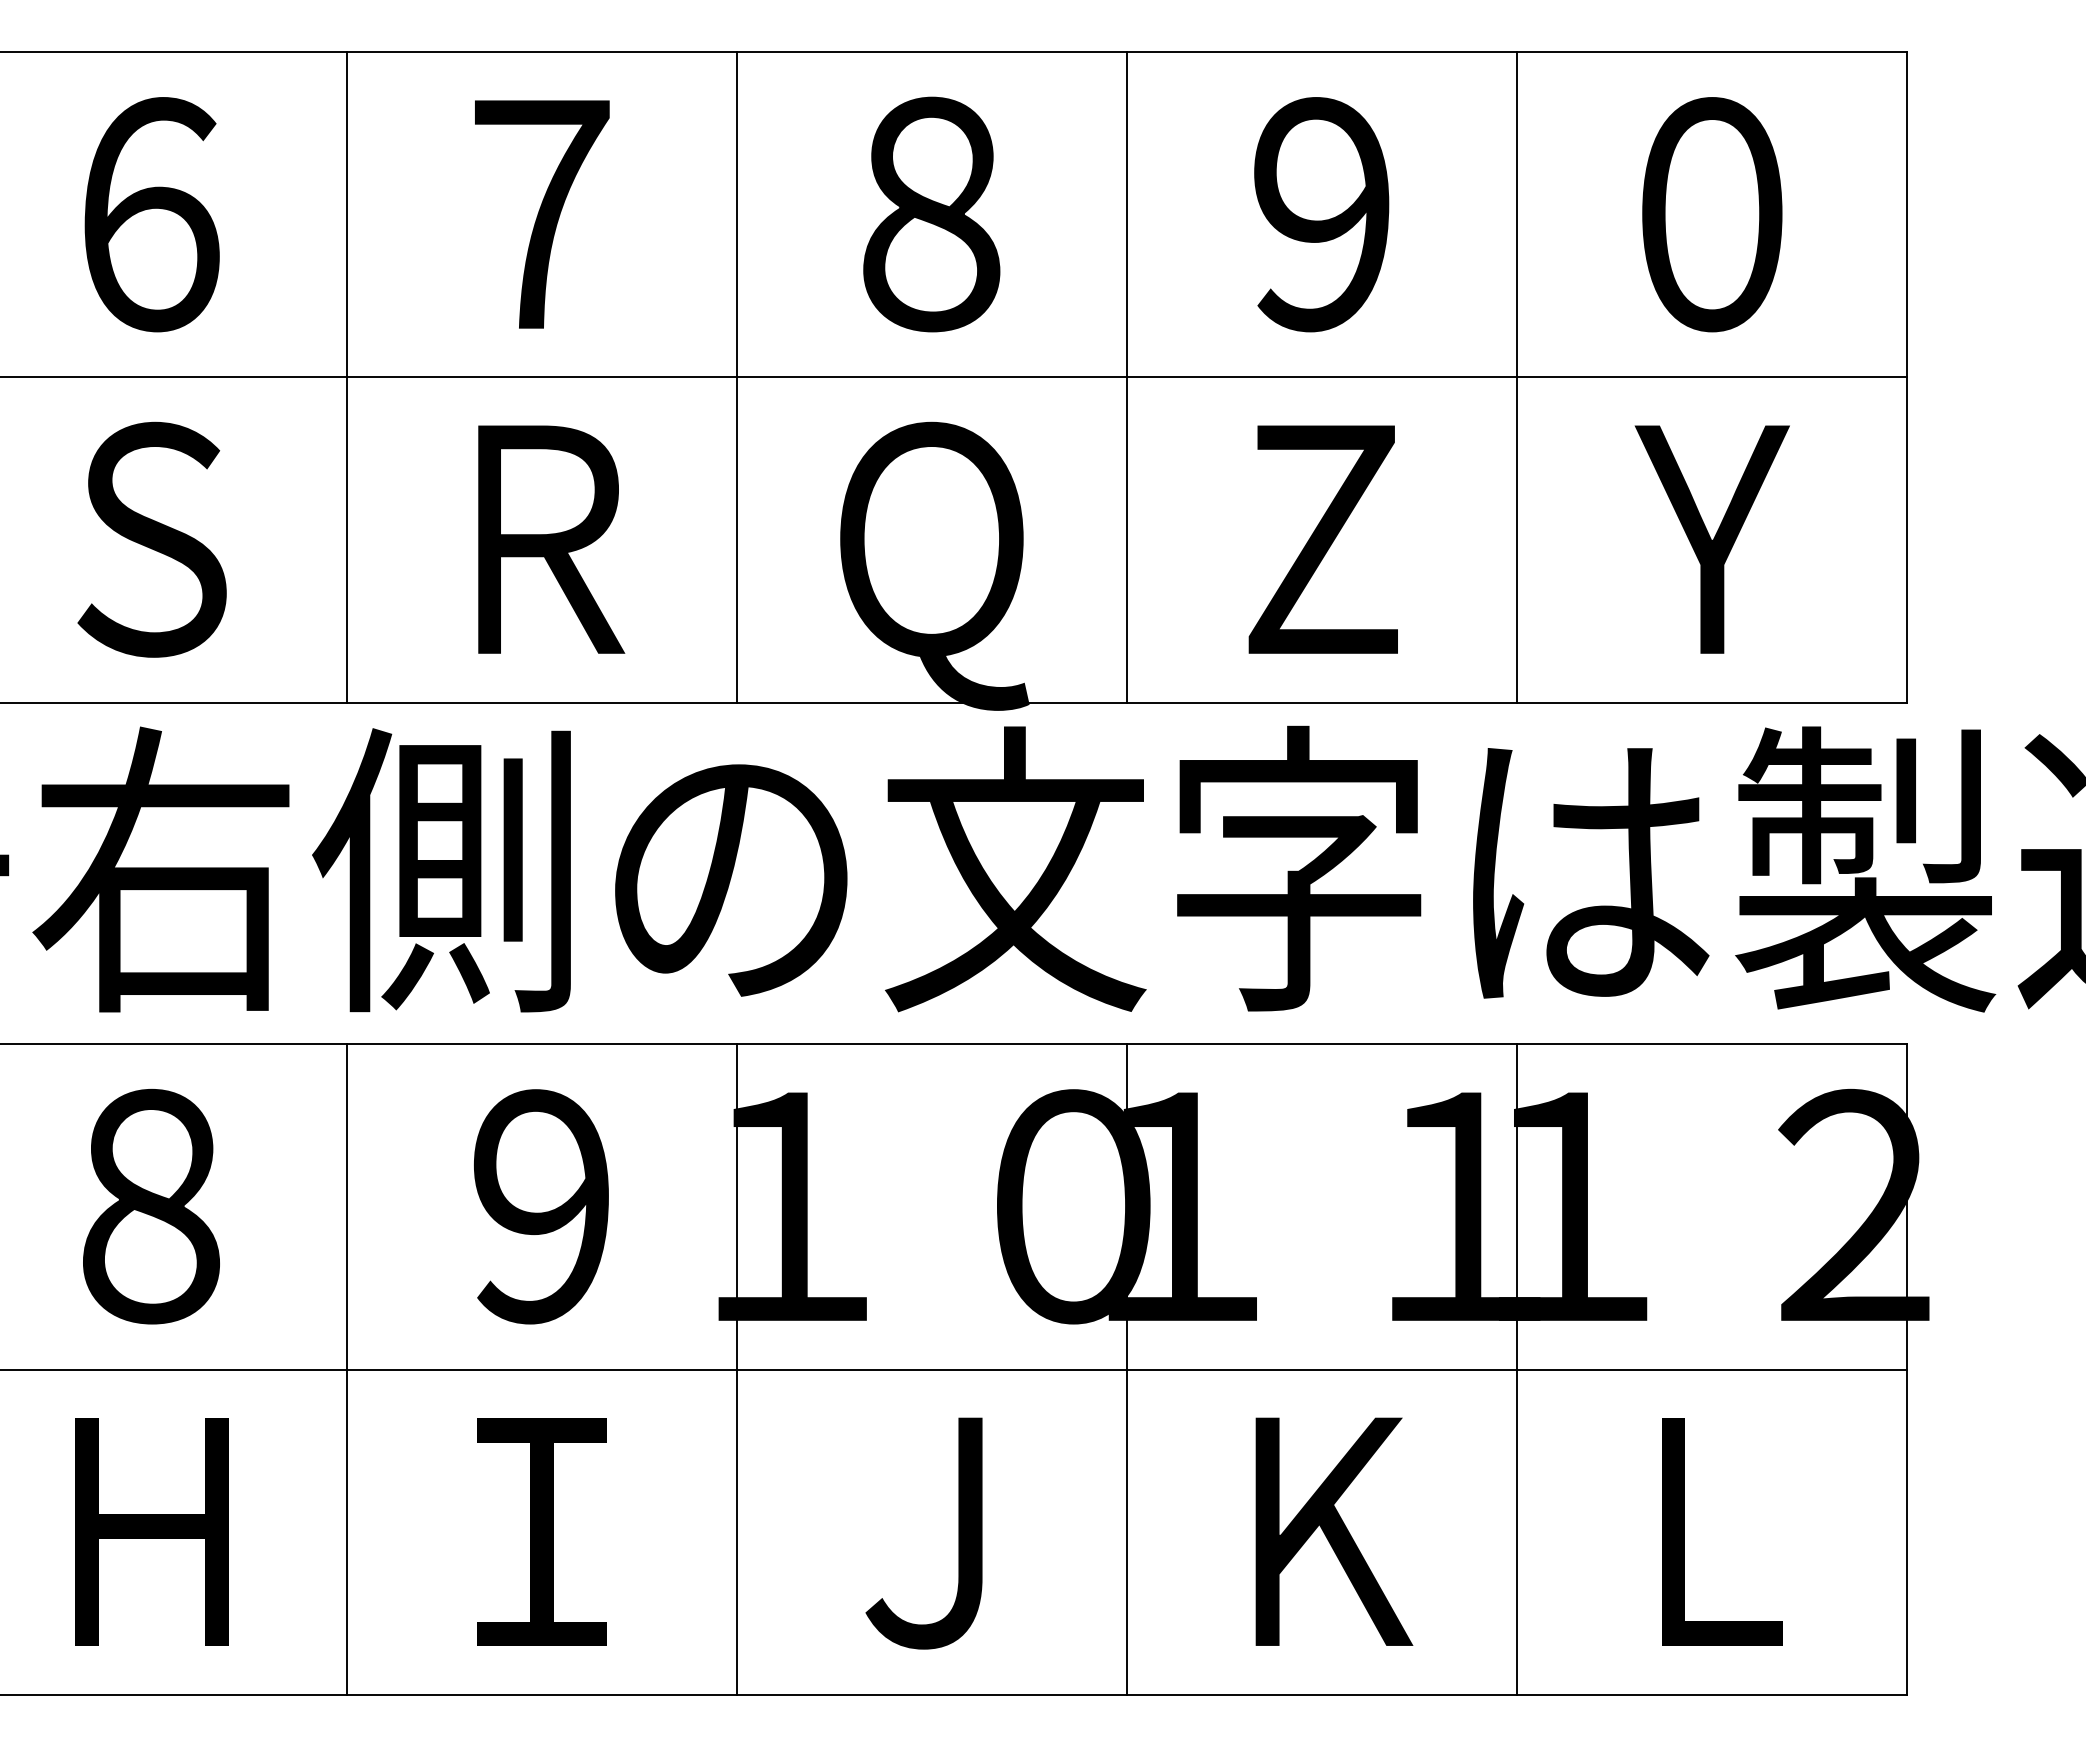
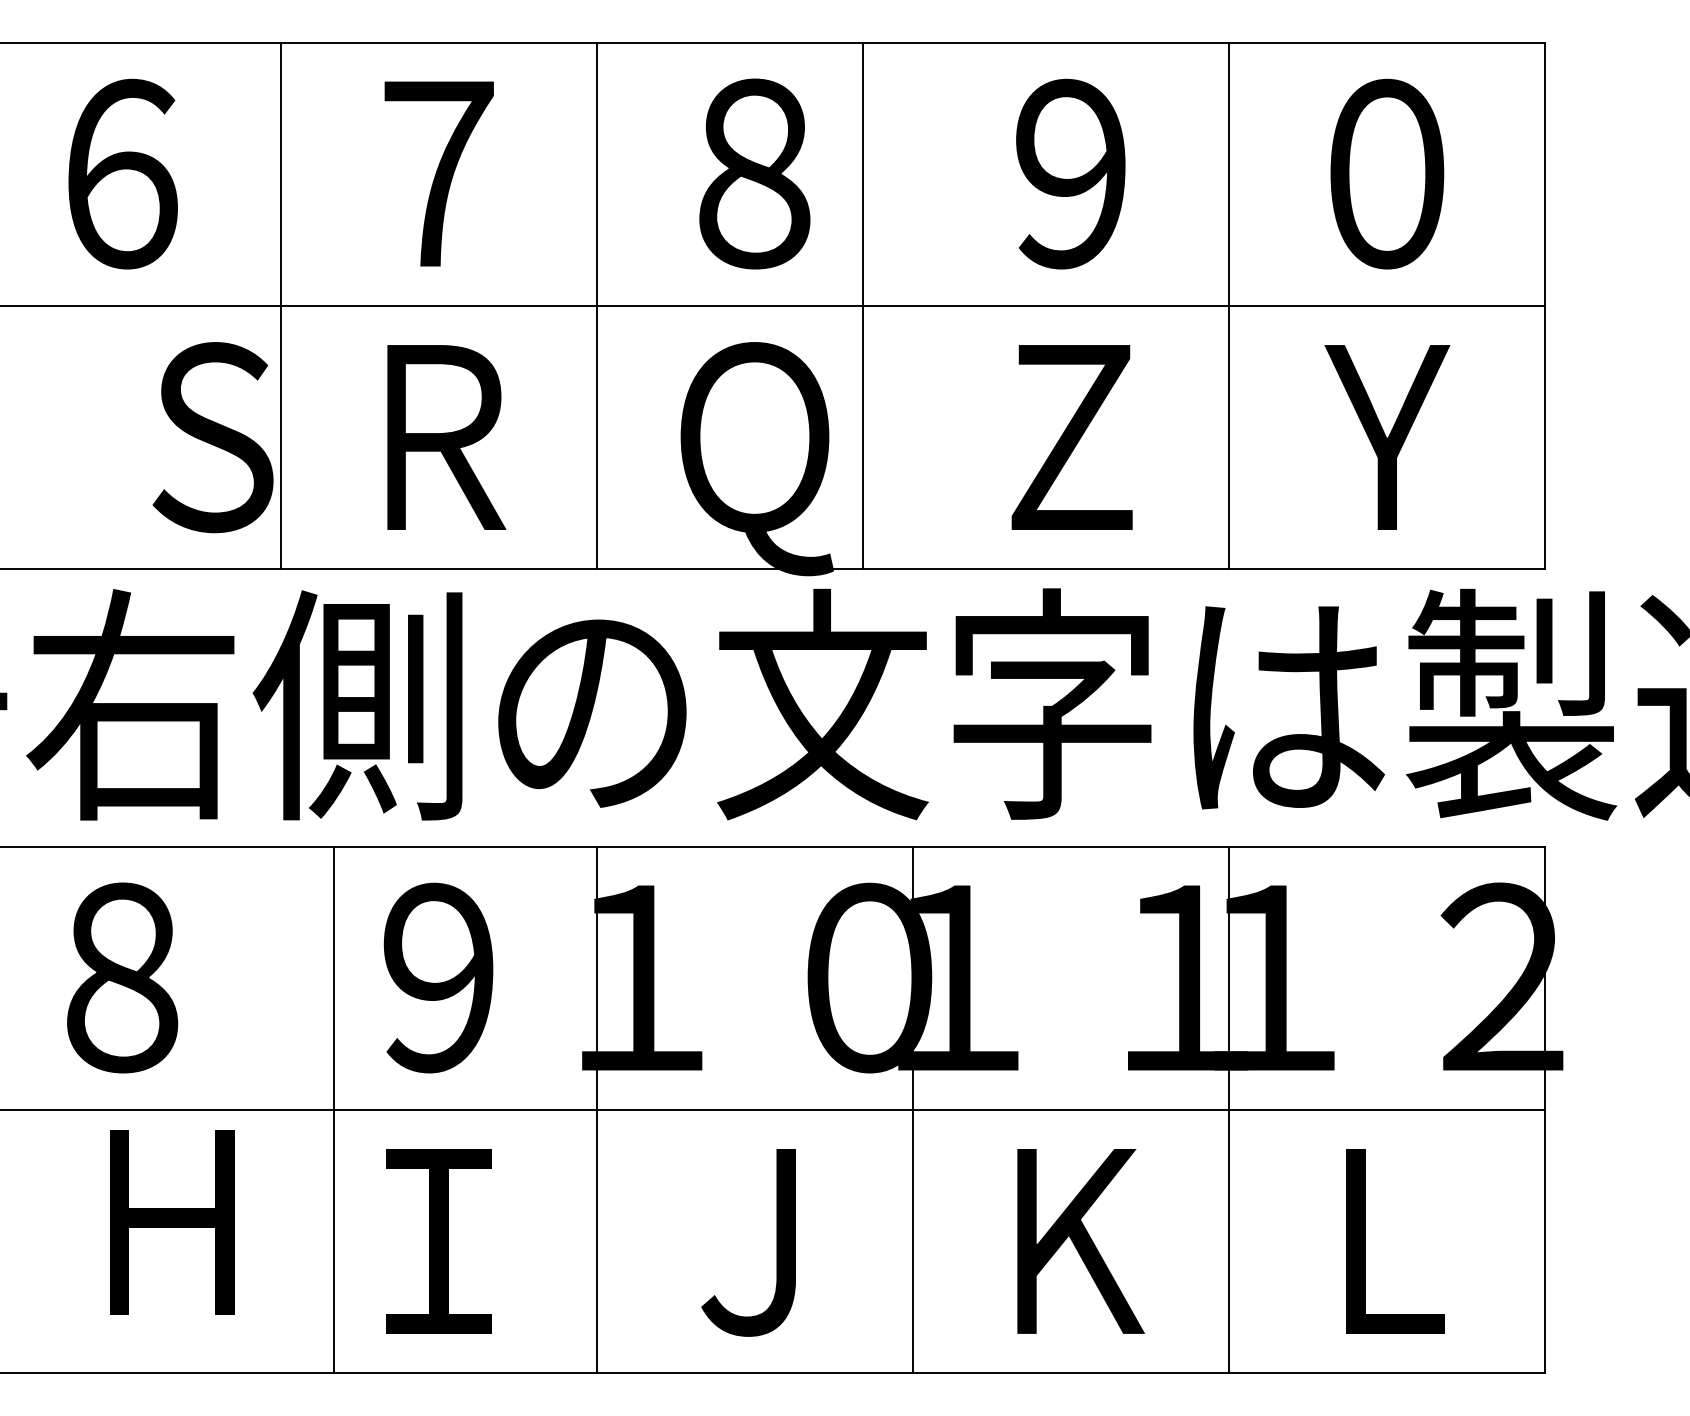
line: (1127, 377) -> (863, 306), moved
text: (151, 539) -> (212, 437), moved
line: (346, 1369) -> (334, 1109), moved
text: (151, 1531) -> (172, 1222), moved

